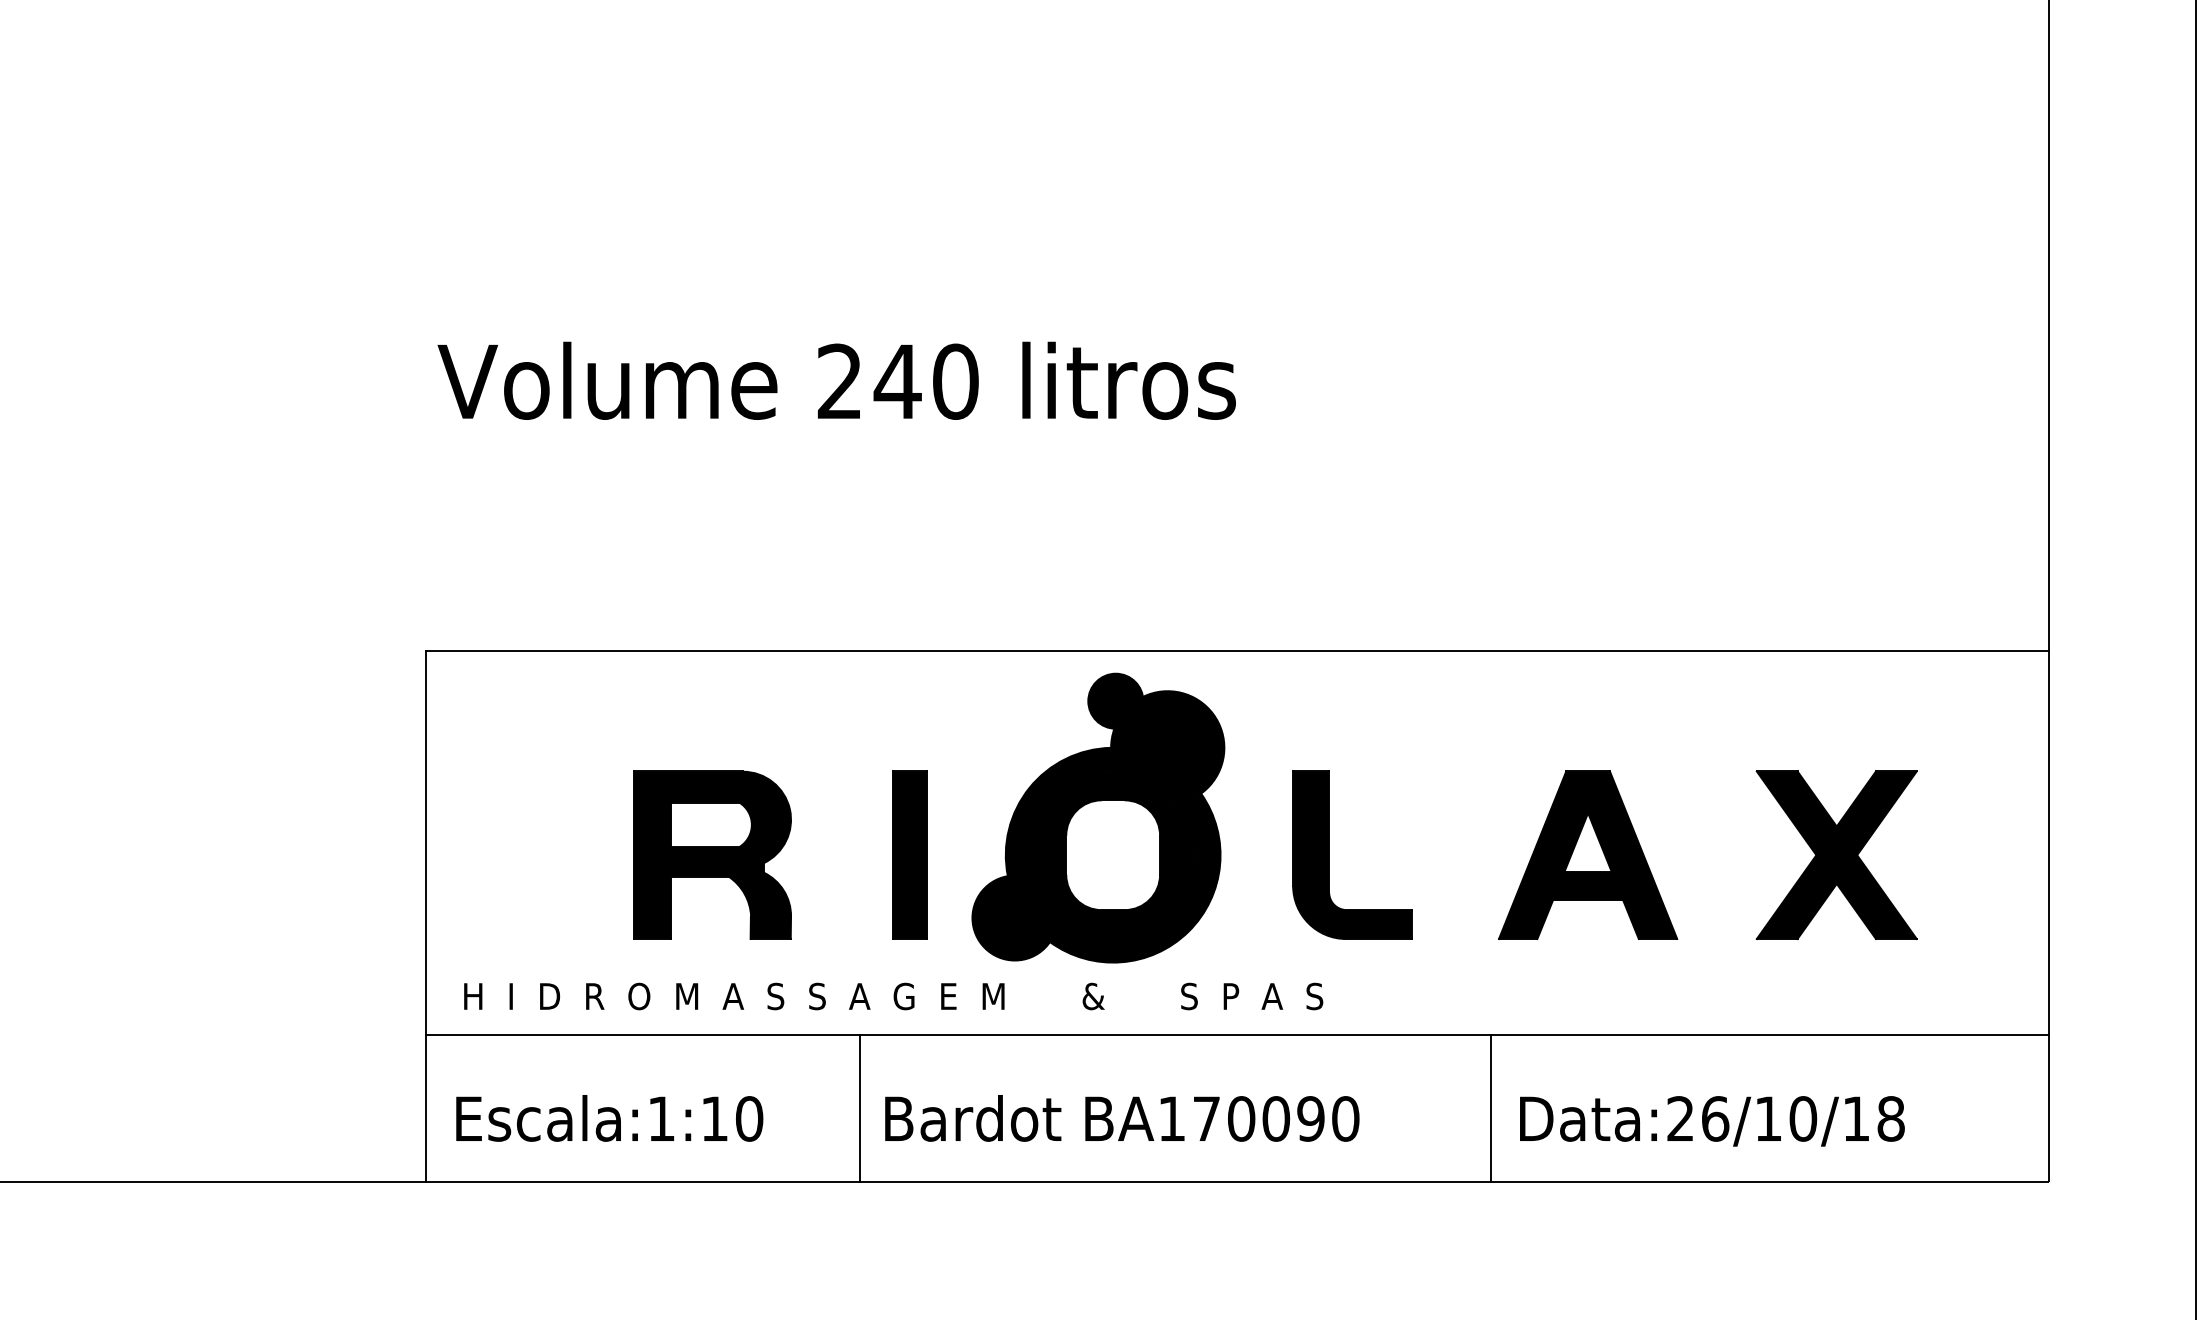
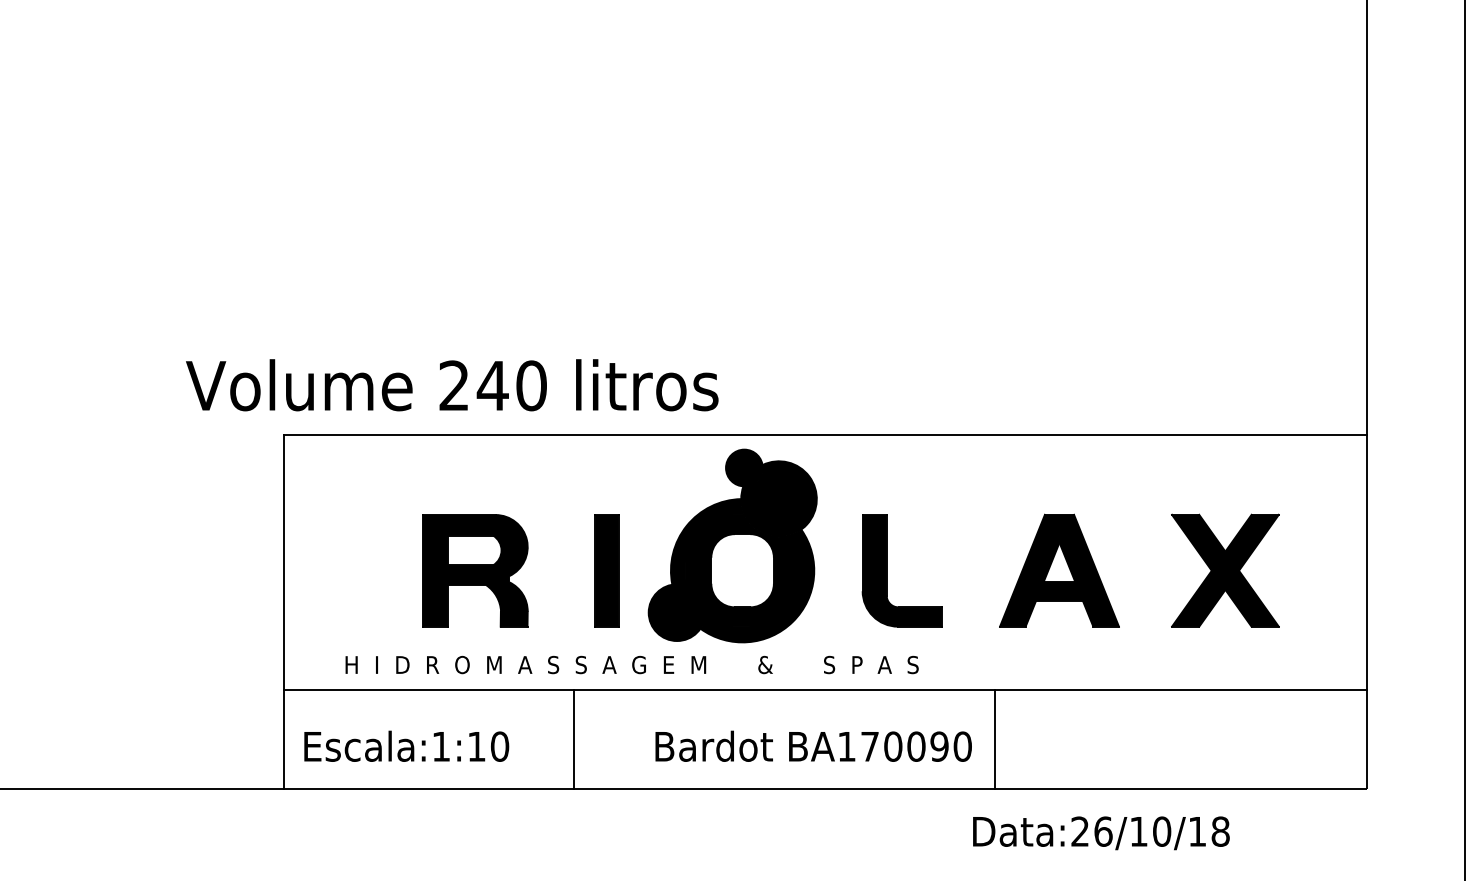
text: (837, 381) -> (452, 385), moved
text: (892, 995) -> (631, 664), moved
text: (1121, 1117) -> (813, 745), moved
text: (1712, 1121) -> (1101, 833), moved

